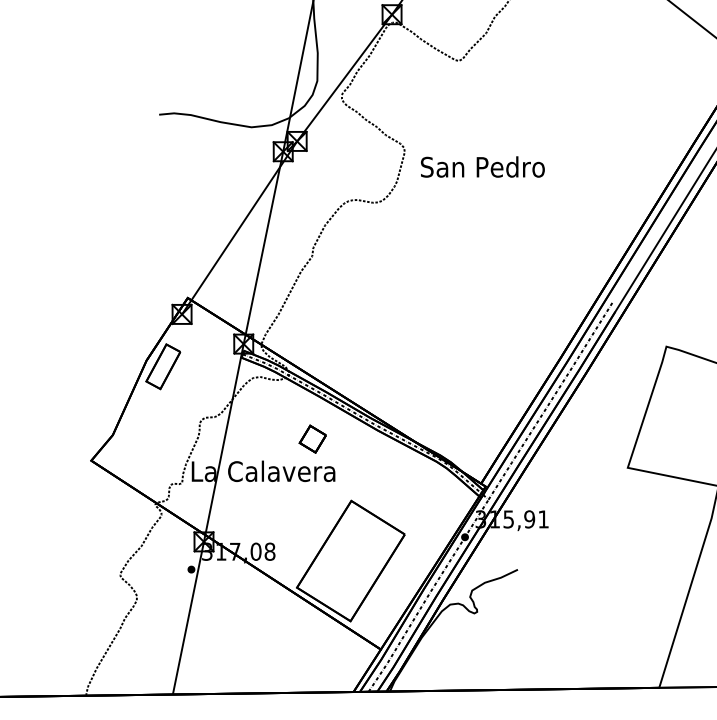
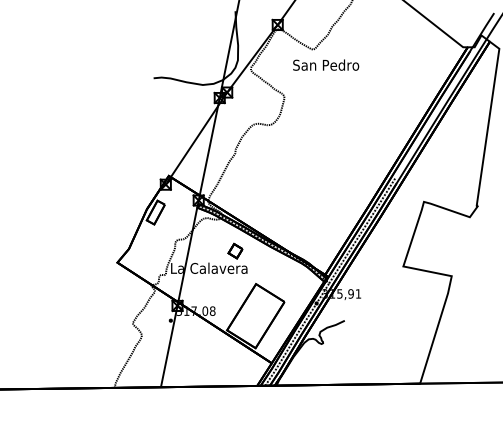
text: (483, 165) -> (326, 64), moved

